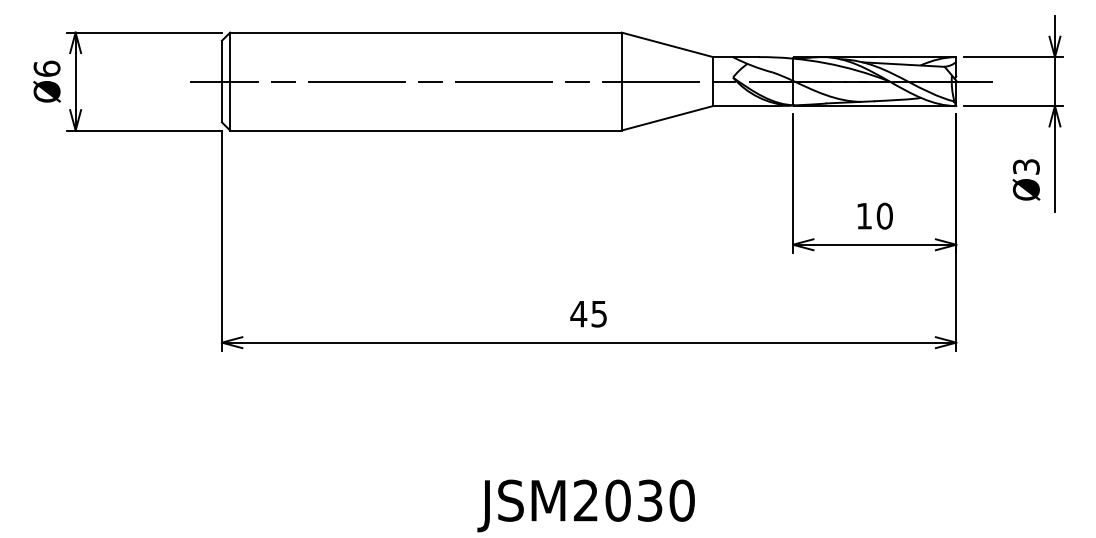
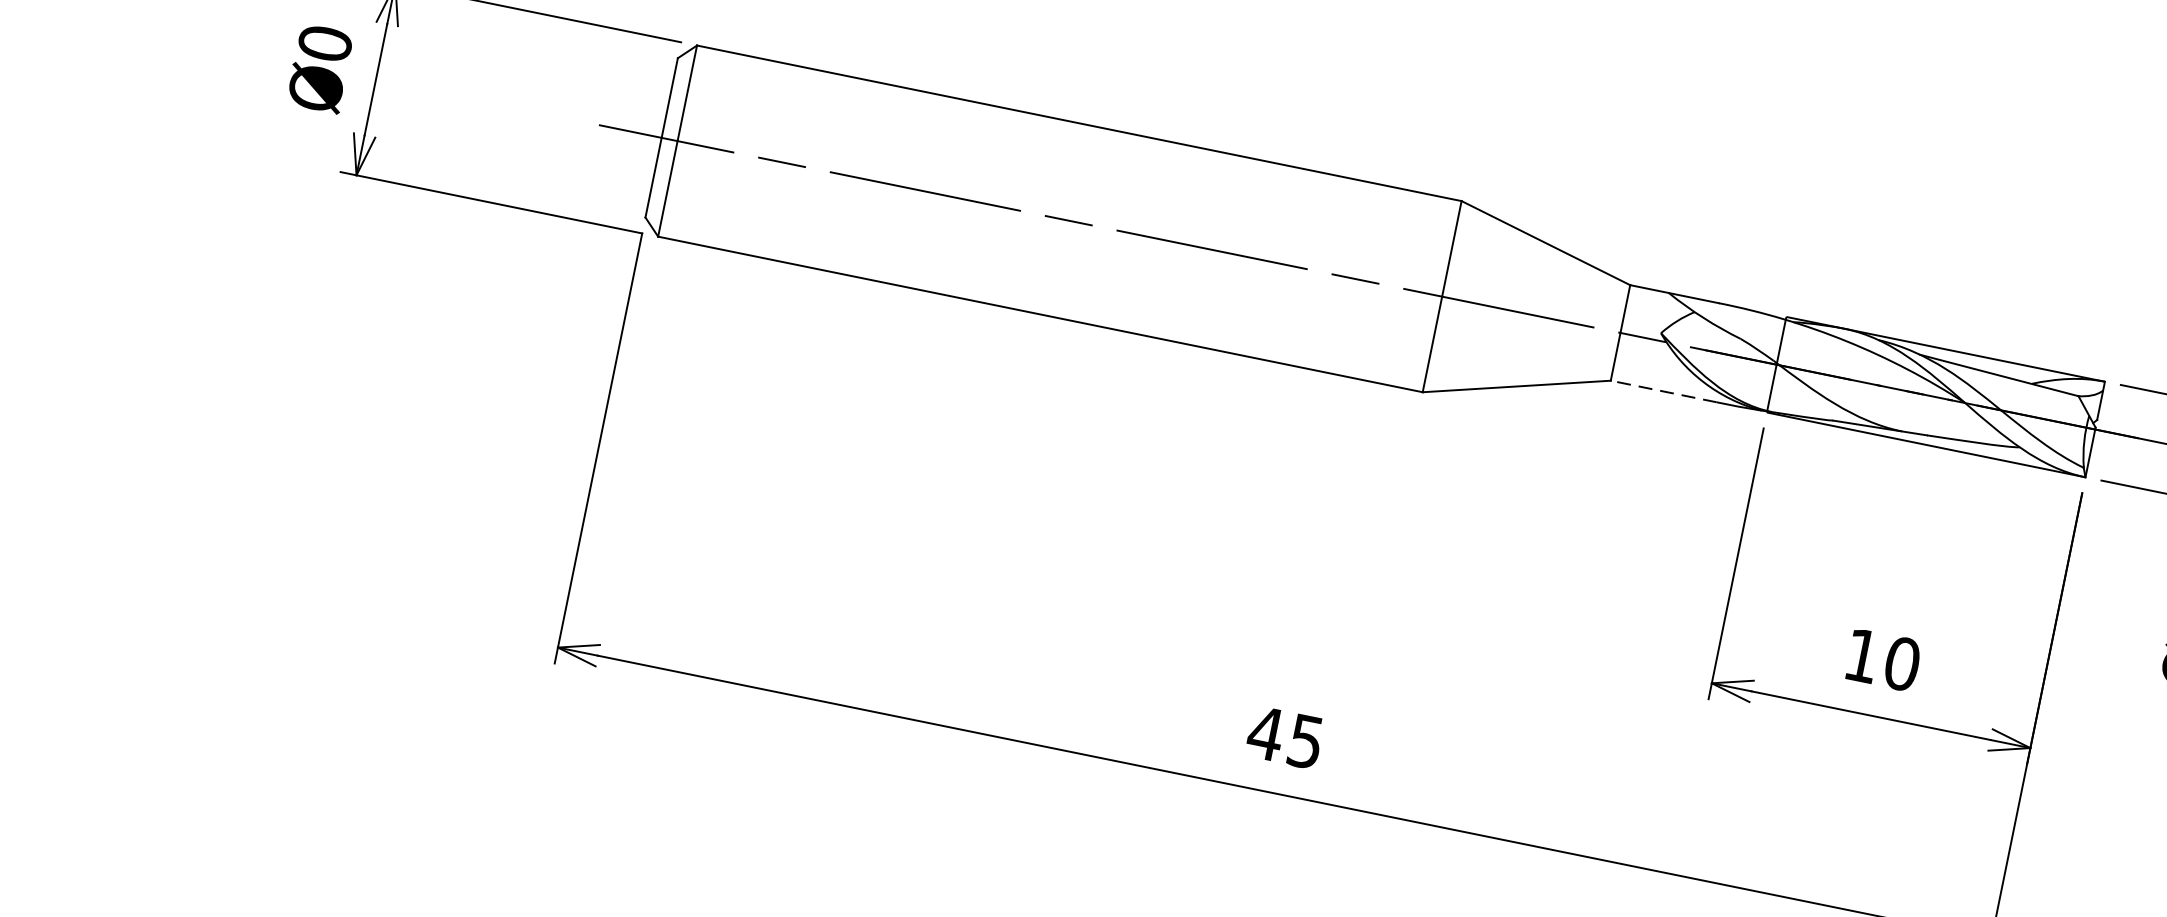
text: (46, 68) -> (324, 42), Ø6 -> Ø0
line: (739, 106) -> (1662, 392), solid -> dashed

